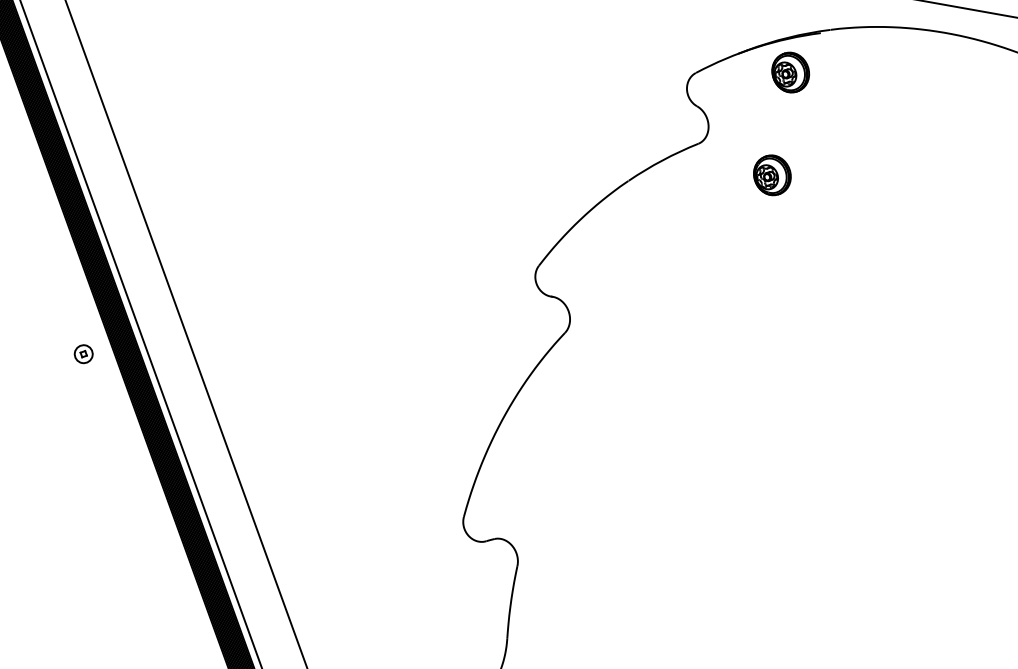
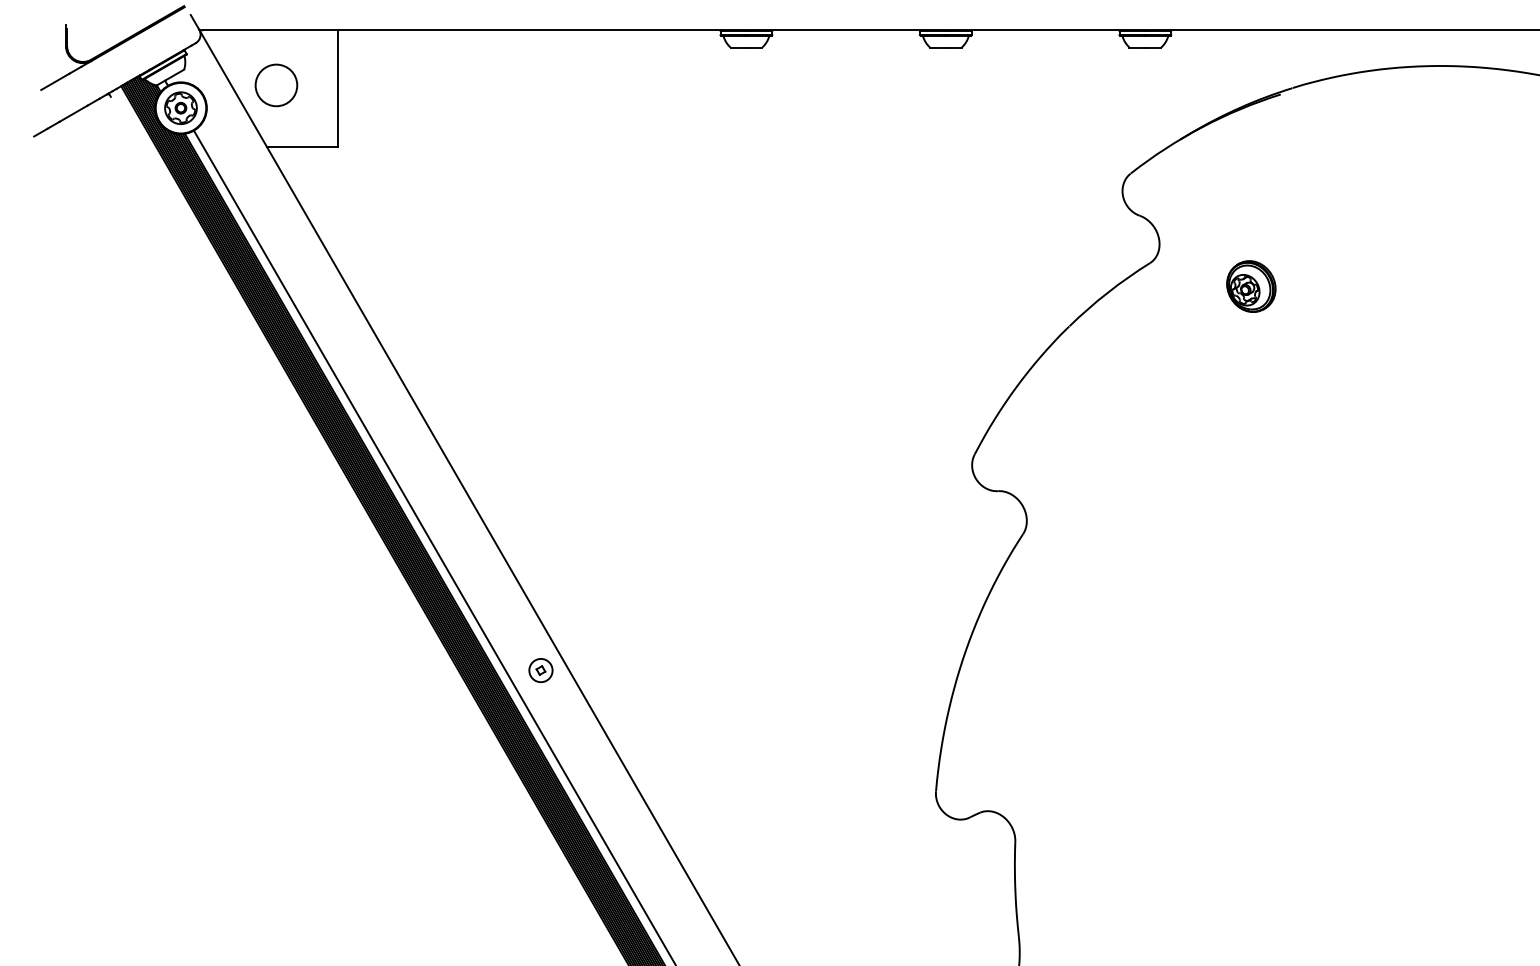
part: (790, 72) -> (1251, 151), removed
part: (83, 354) -> (540, 670), moved

